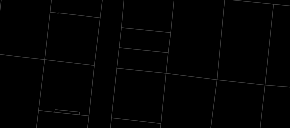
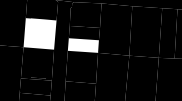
fill: (71, 38) -> (39, 33), removed
fill: (141, 60) -> (82, 45), removed

